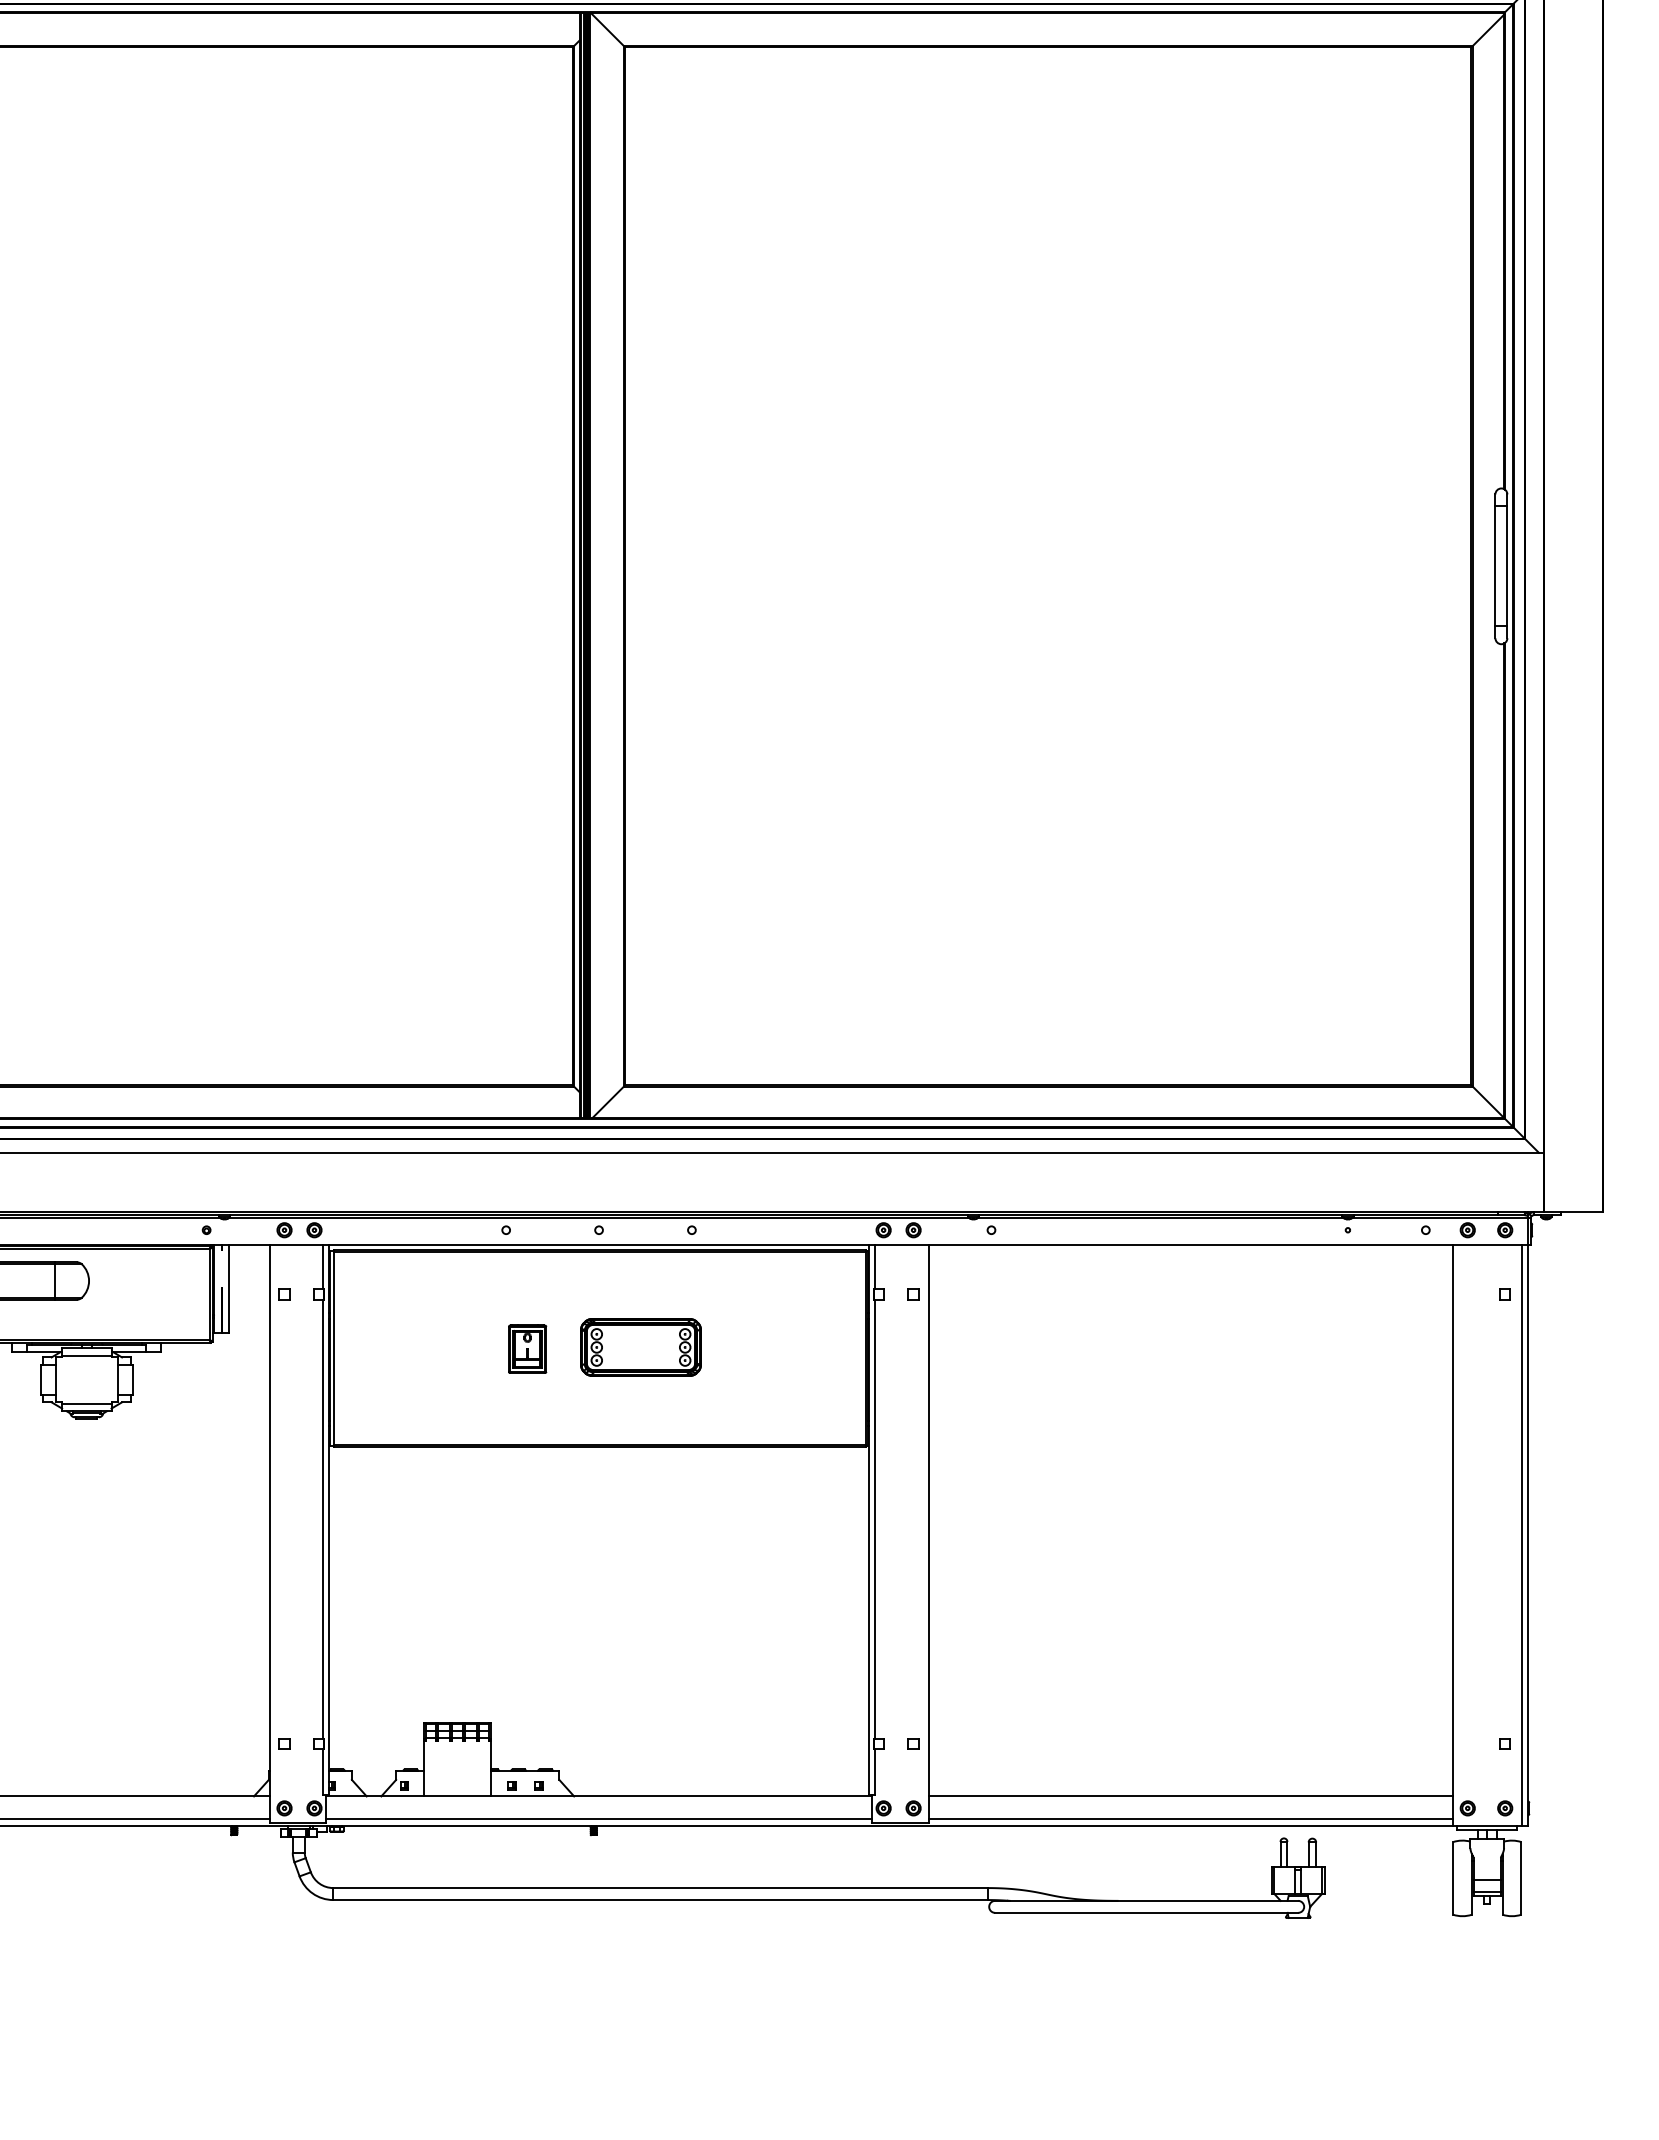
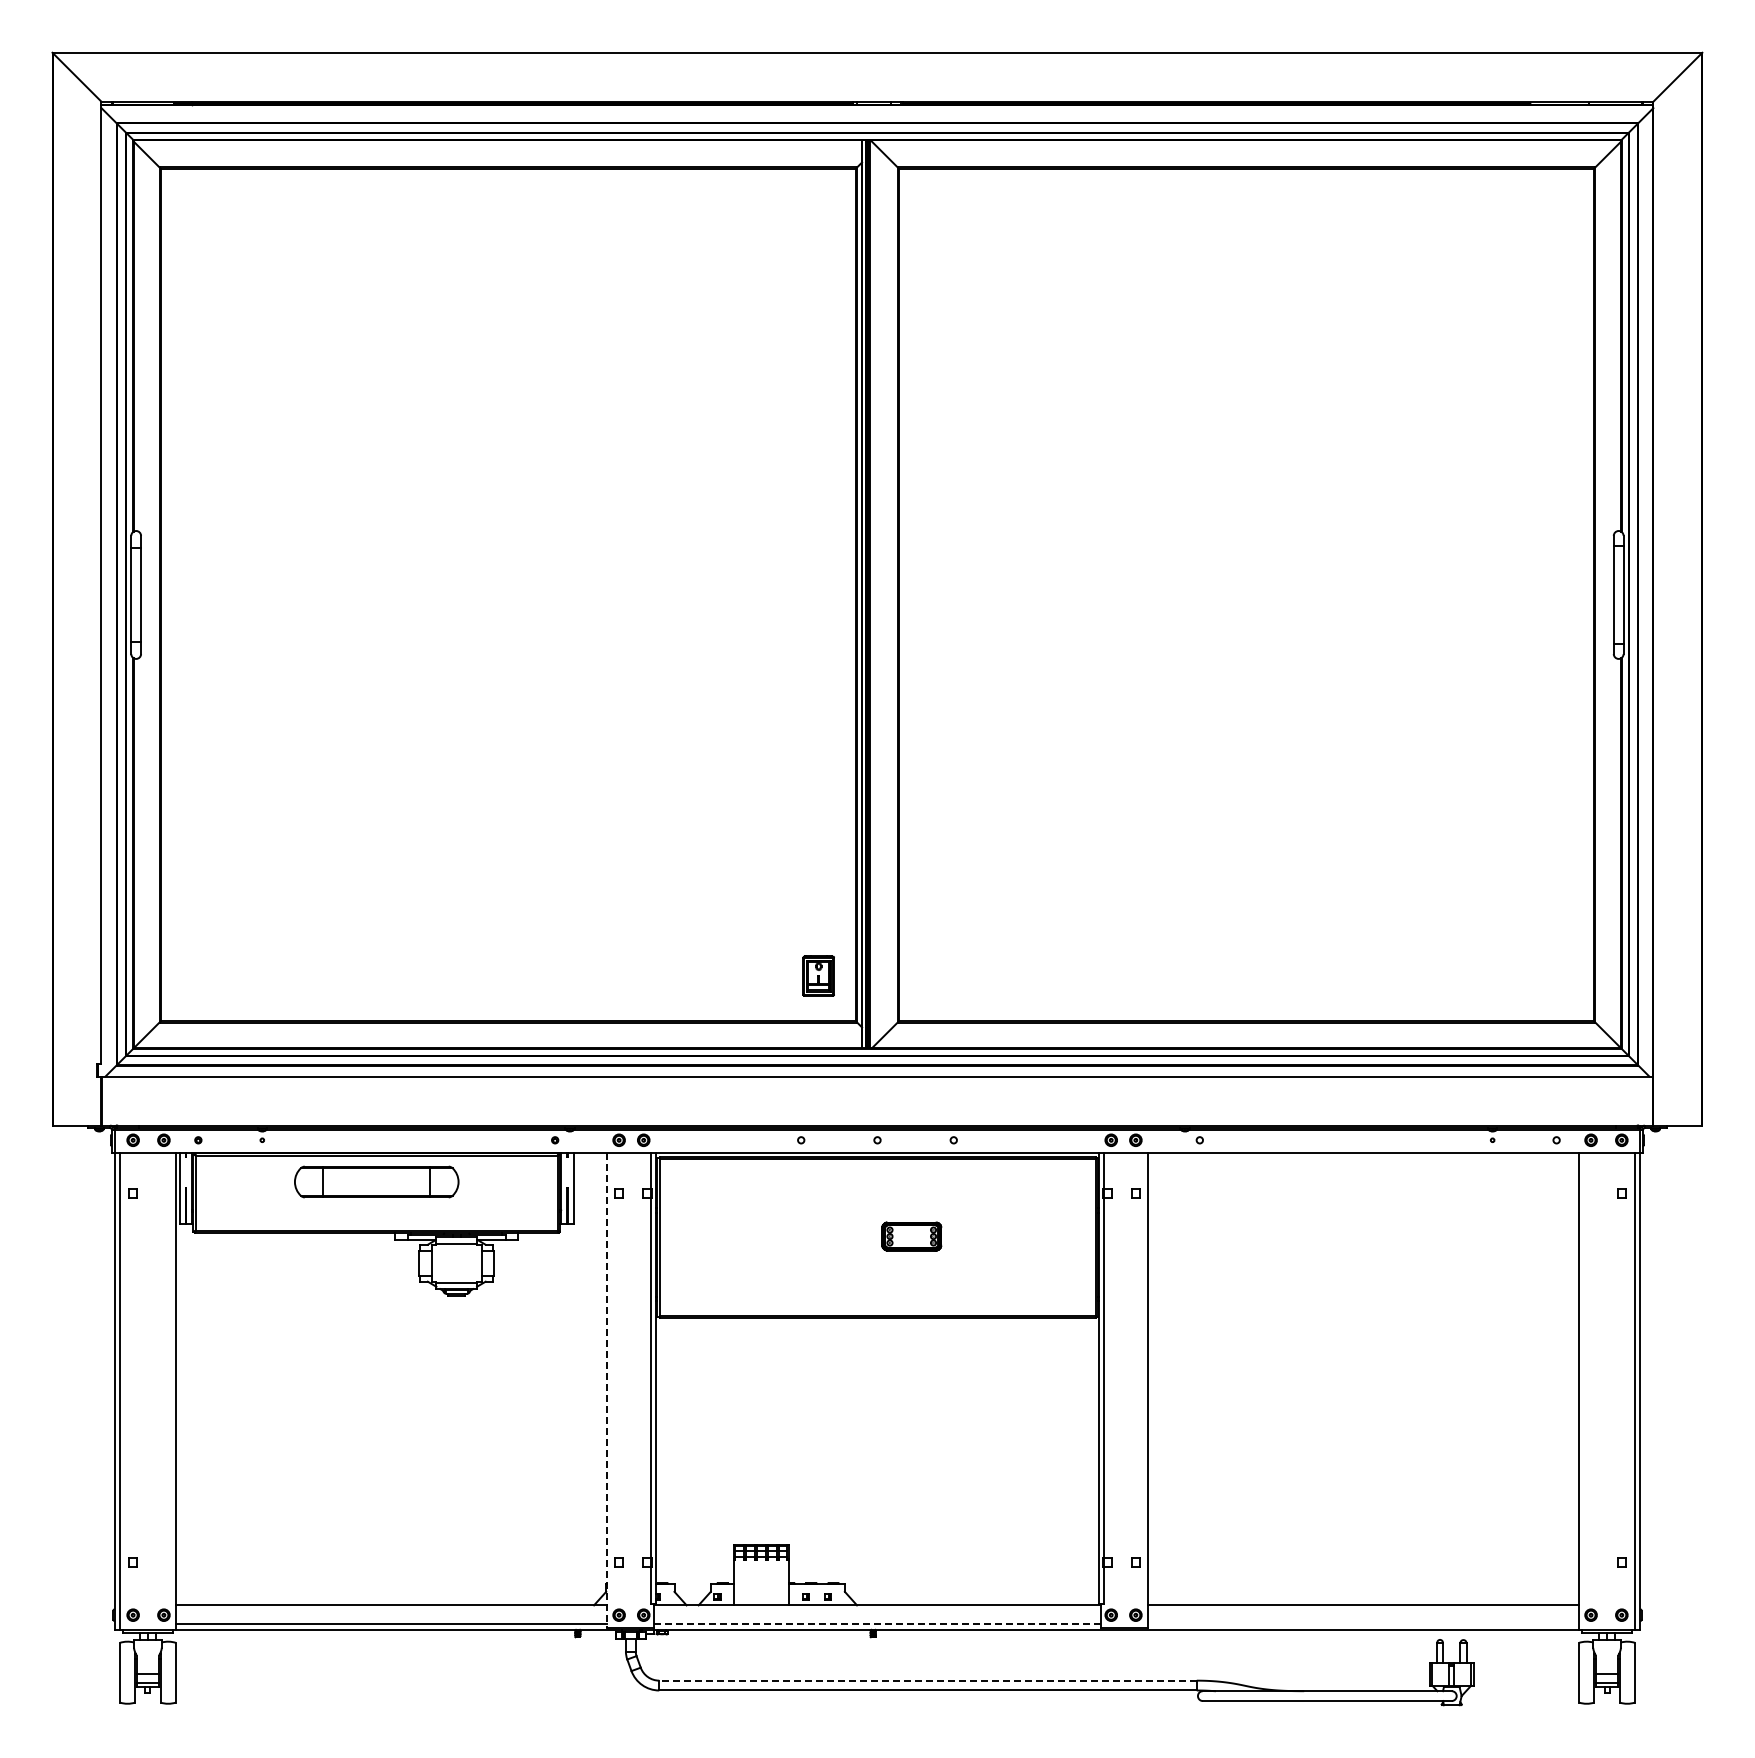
part: (640, 1347) -> (911, 1236), size x0.6
part: (527, 1348) -> (818, 975), moved
line: (269, 1534) -> (606, 1390), solid -> dashed
line: (599, 1818) -> (877, 1623), solid -> dashed
line: (1190, 1818) -> (1363, 1623), removed
line: (661, 1887) -> (928, 1680), solid -> dashed

